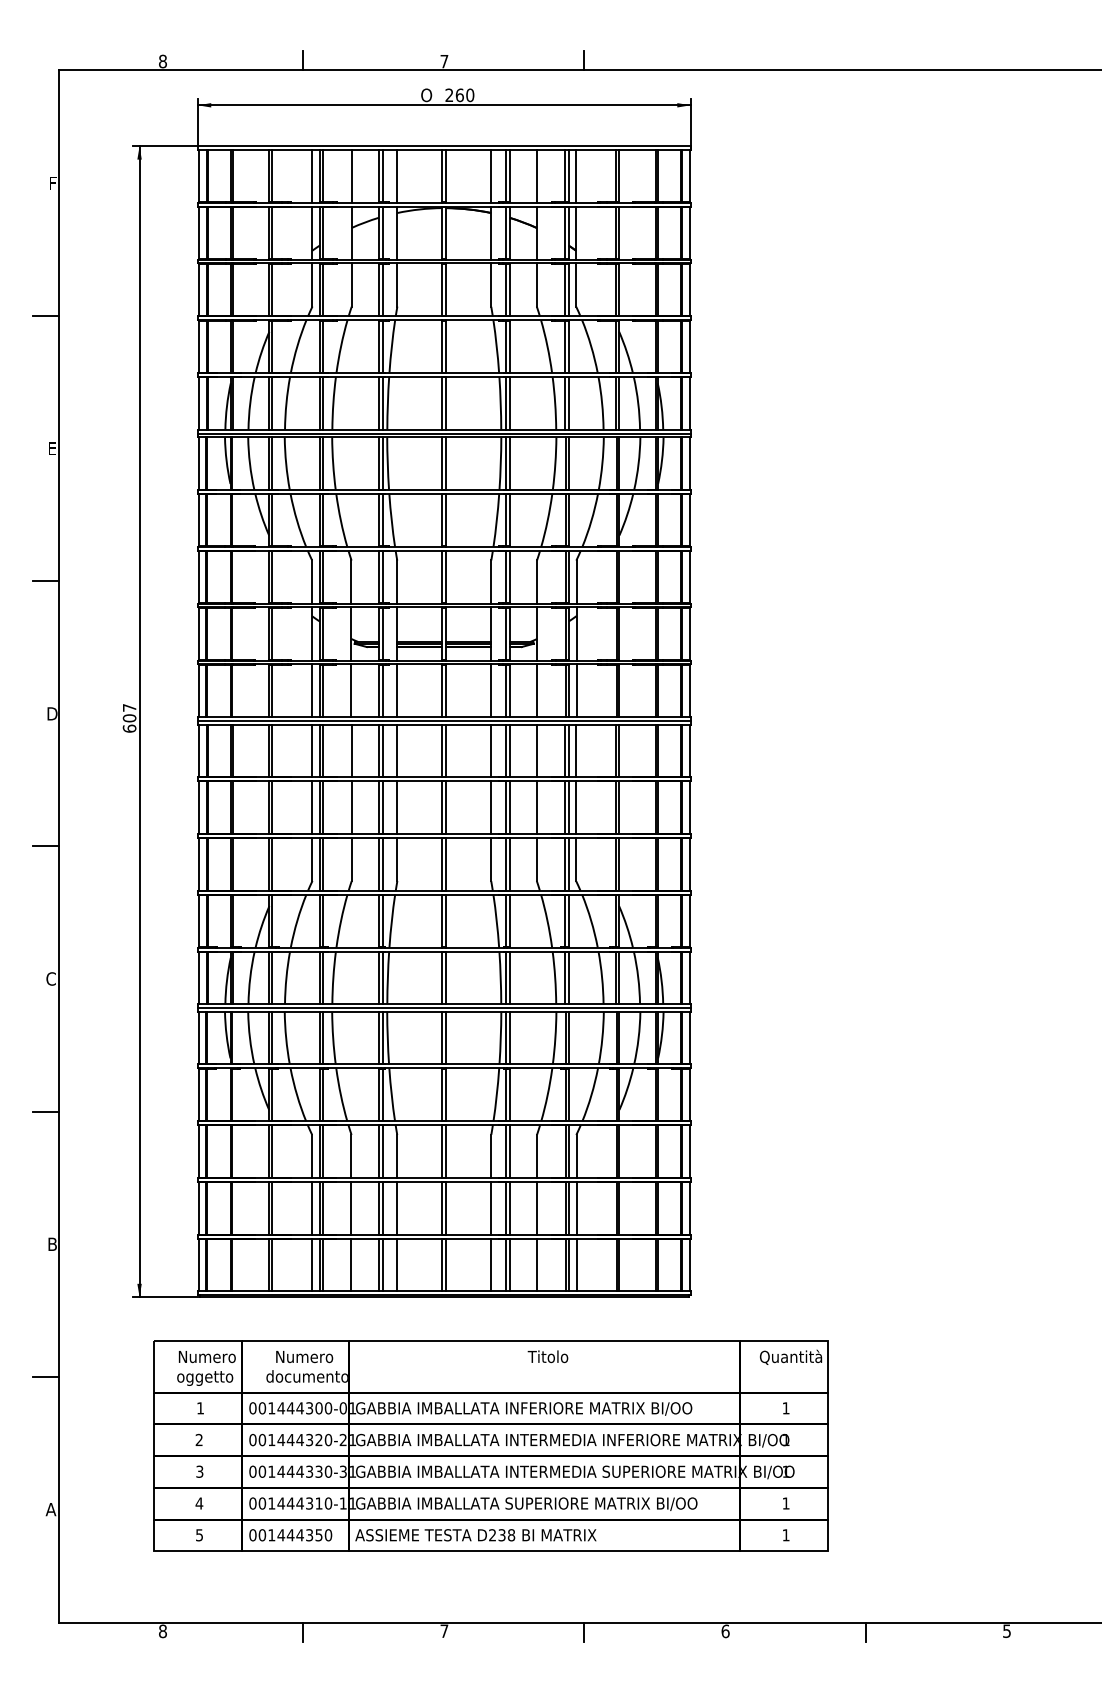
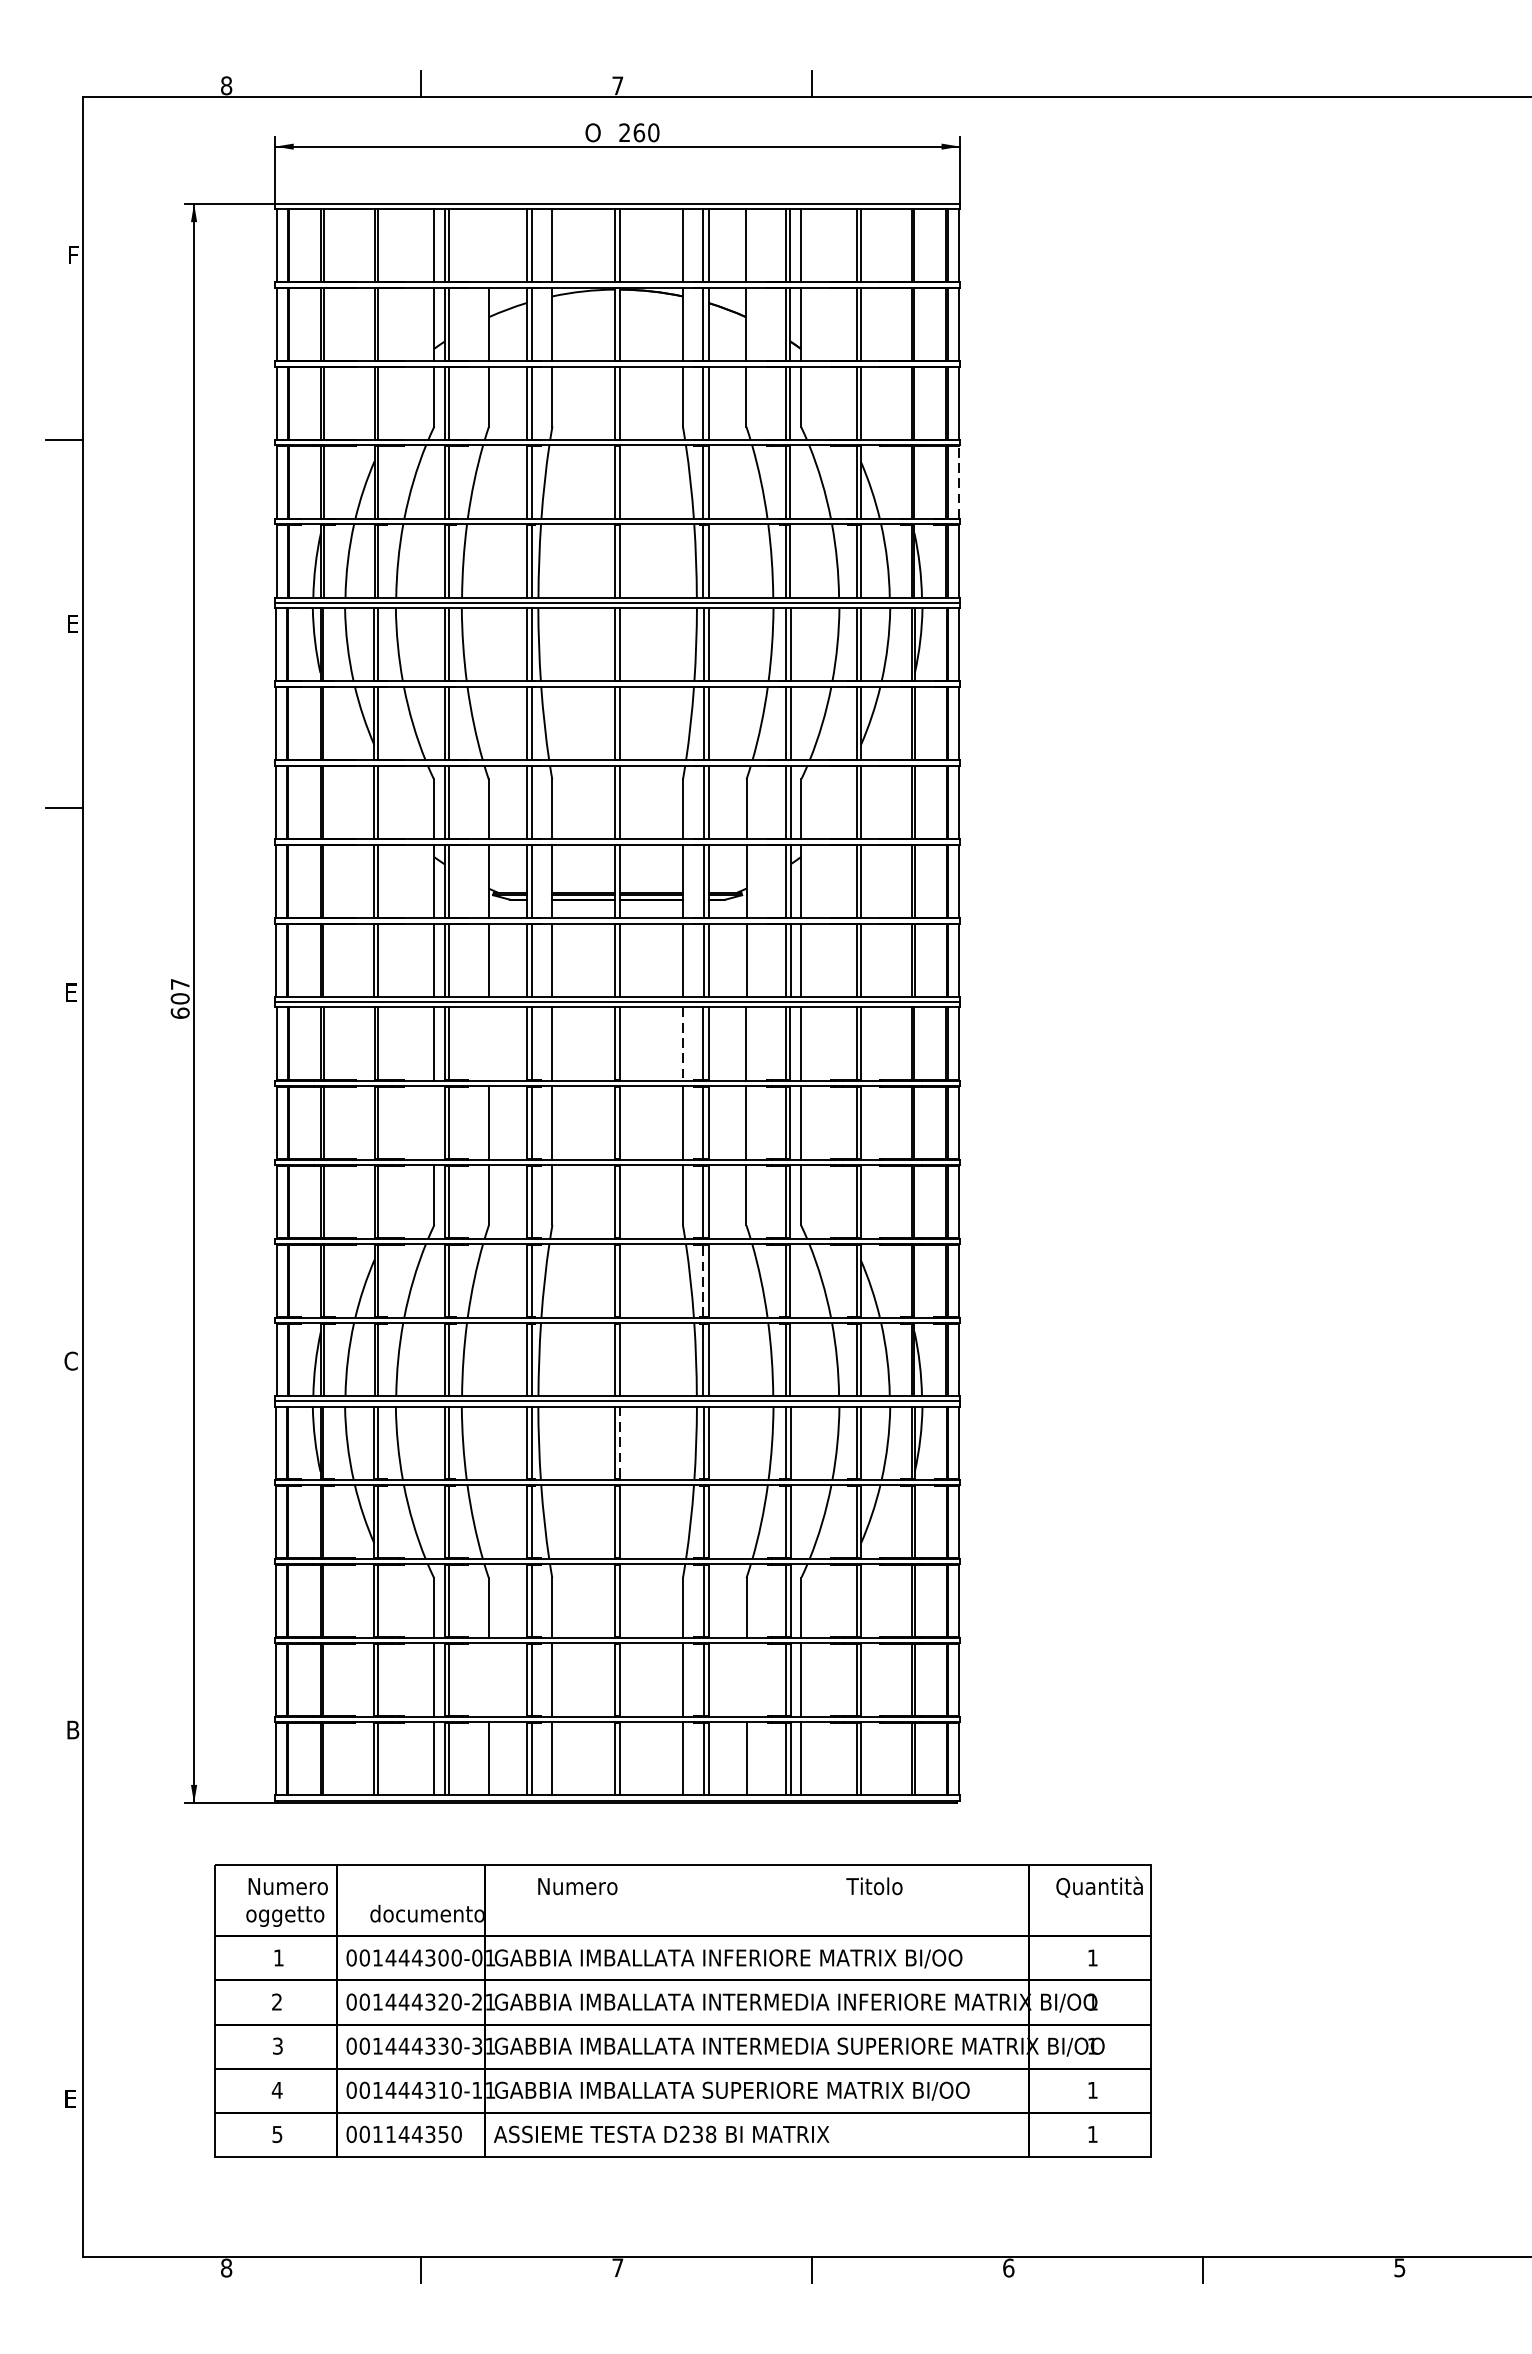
line: (351, 176) -> (488, 245), removed
line: (689, 346) -> (958, 481), solid -> dashed
text: (52, 713) -> (73, 992), D -> E
line: (351, 750) -> (488, 1043), removed
line: (491, 751) -> (683, 1044), solid -> dashed
line: (312, 807) -> (434, 1122), removed
line: (45, 846) -> (63, 1177), removed
line: (505, 920) -> (702, 1279), solid -> dashed
line: (446, 1038) -> (620, 1443), solid -> dashed
line: (45, 1111) -> (63, 1545), removed
line: (351, 1207) -> (488, 1678), removed
line: (537, 1207) -> (747, 1678), removed
text: (547, 1356) -> (873, 1885), moved
text: (304, 1357) -> (577, 1887), moved
line: (45, 1376) -> (63, 1913), removed
text: (50, 1509) -> (70, 2098), A -> E
text: (281, 1535) -> (391, 2134), 001444350 -> 001144350

